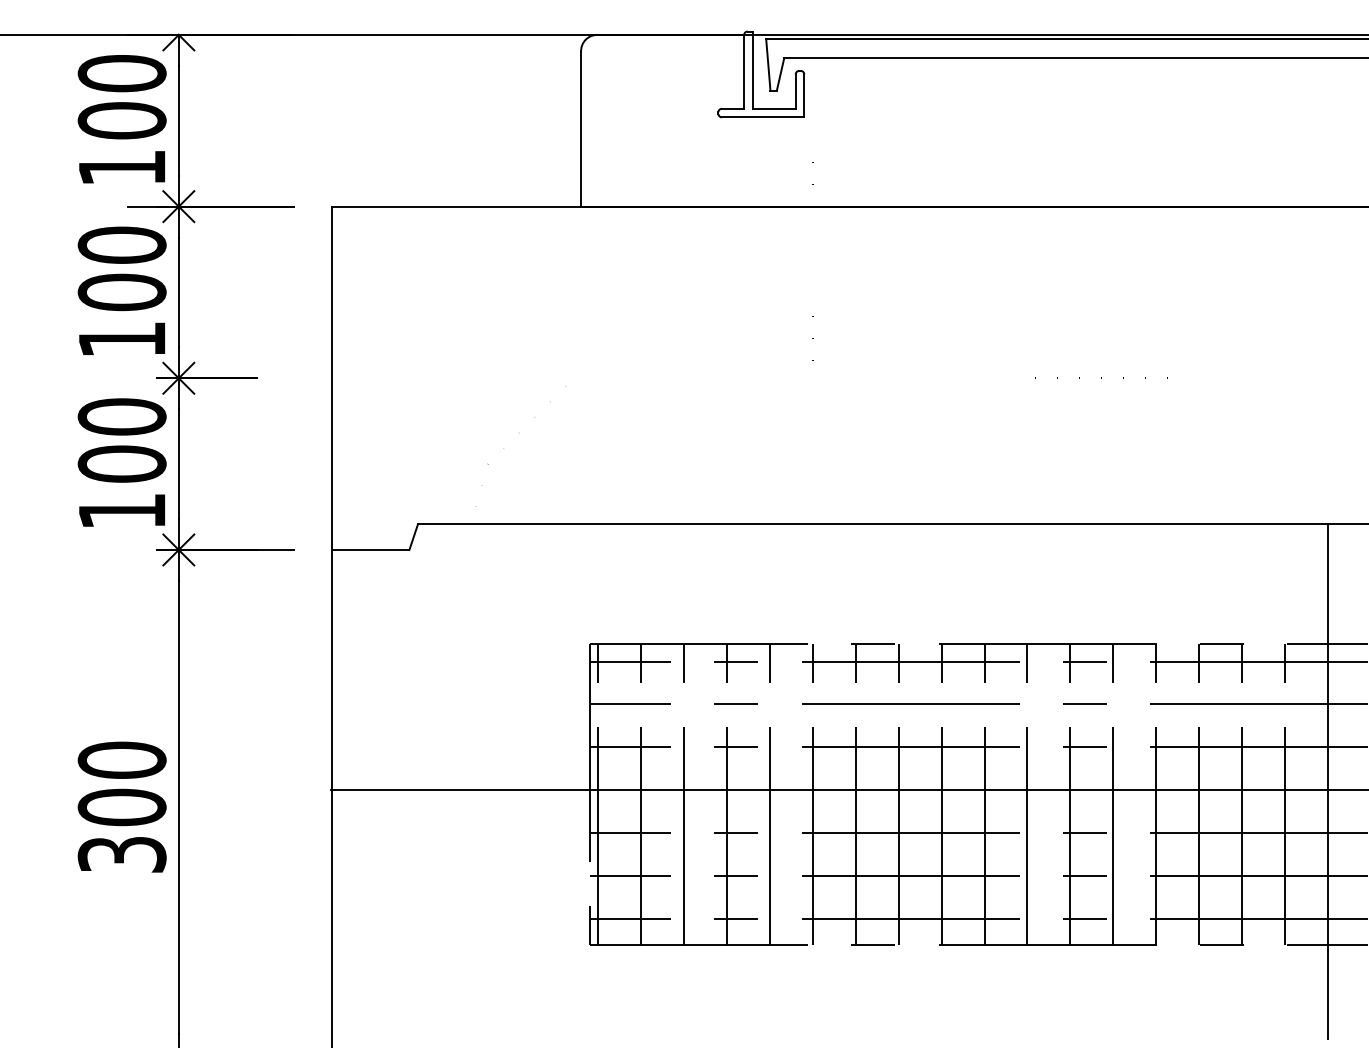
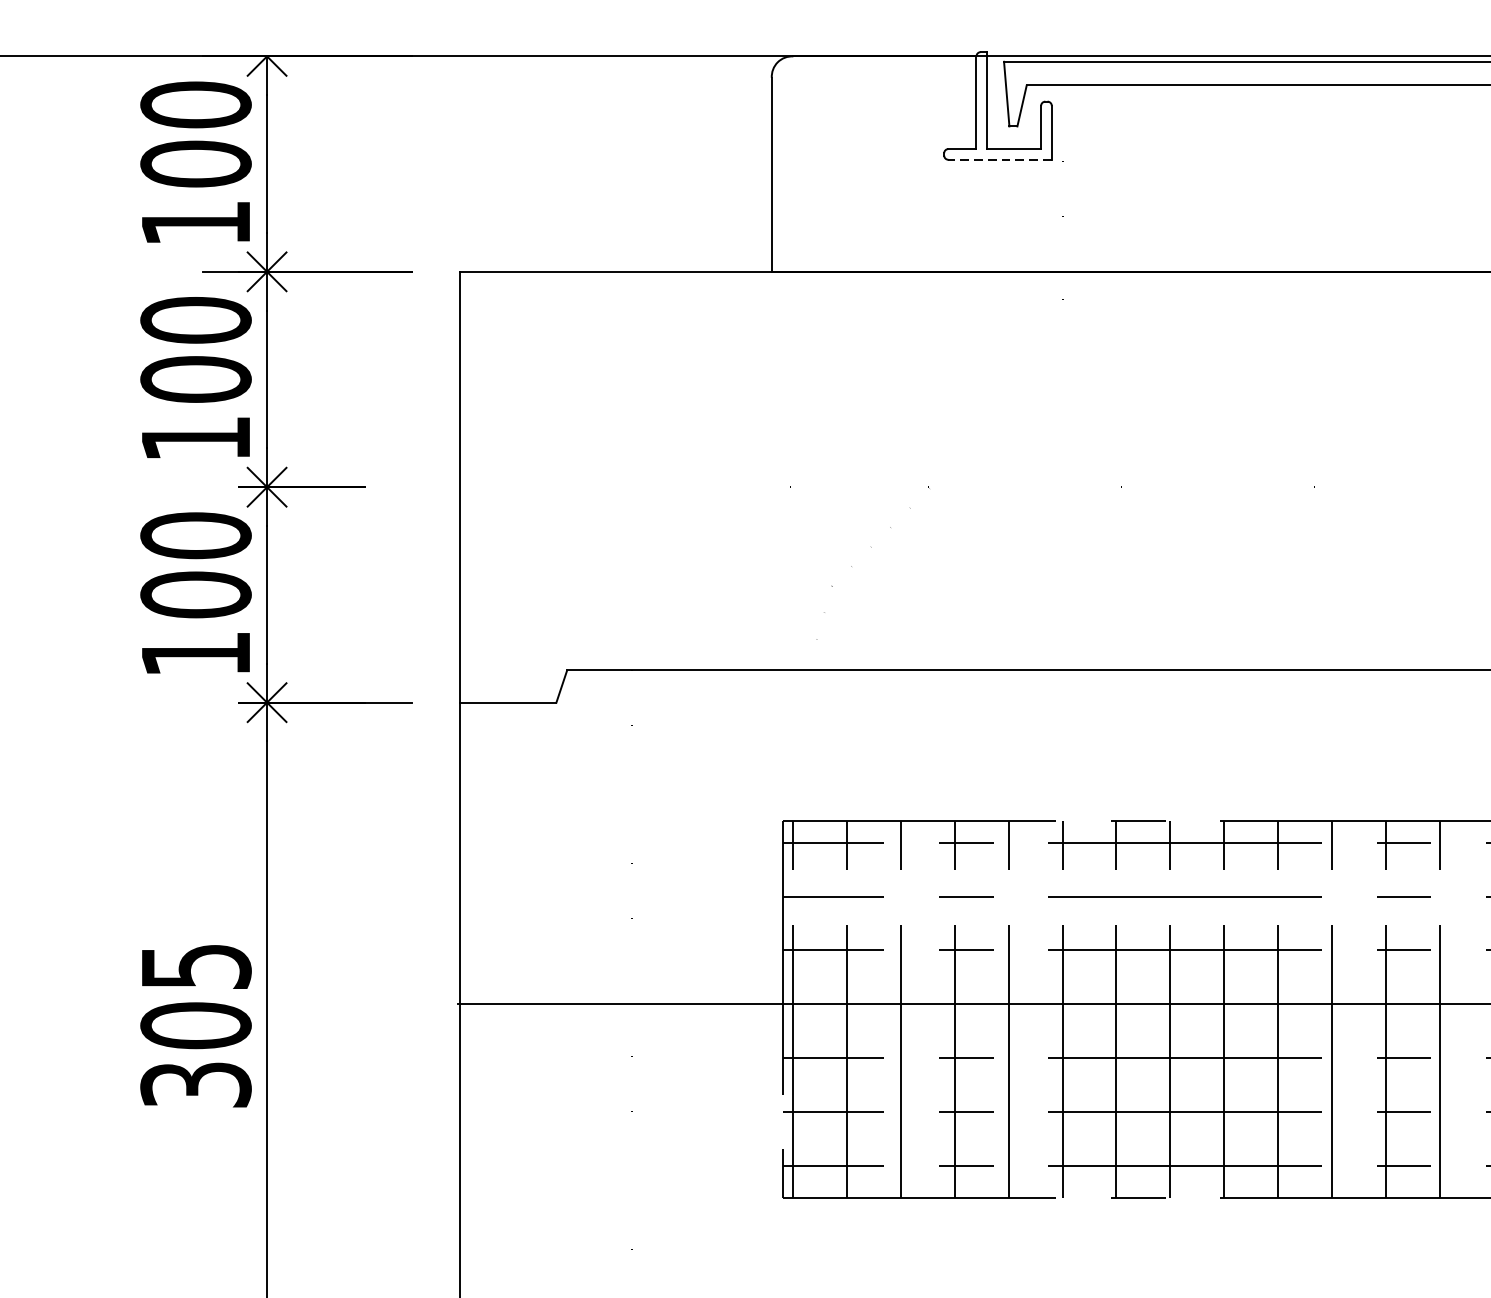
line: (762, 117) -> (999, 160), solid -> dashed
part: (519, 433) -> (871, 547), moved
text: (121, 759) -> (195, 965), 300 -> 305

